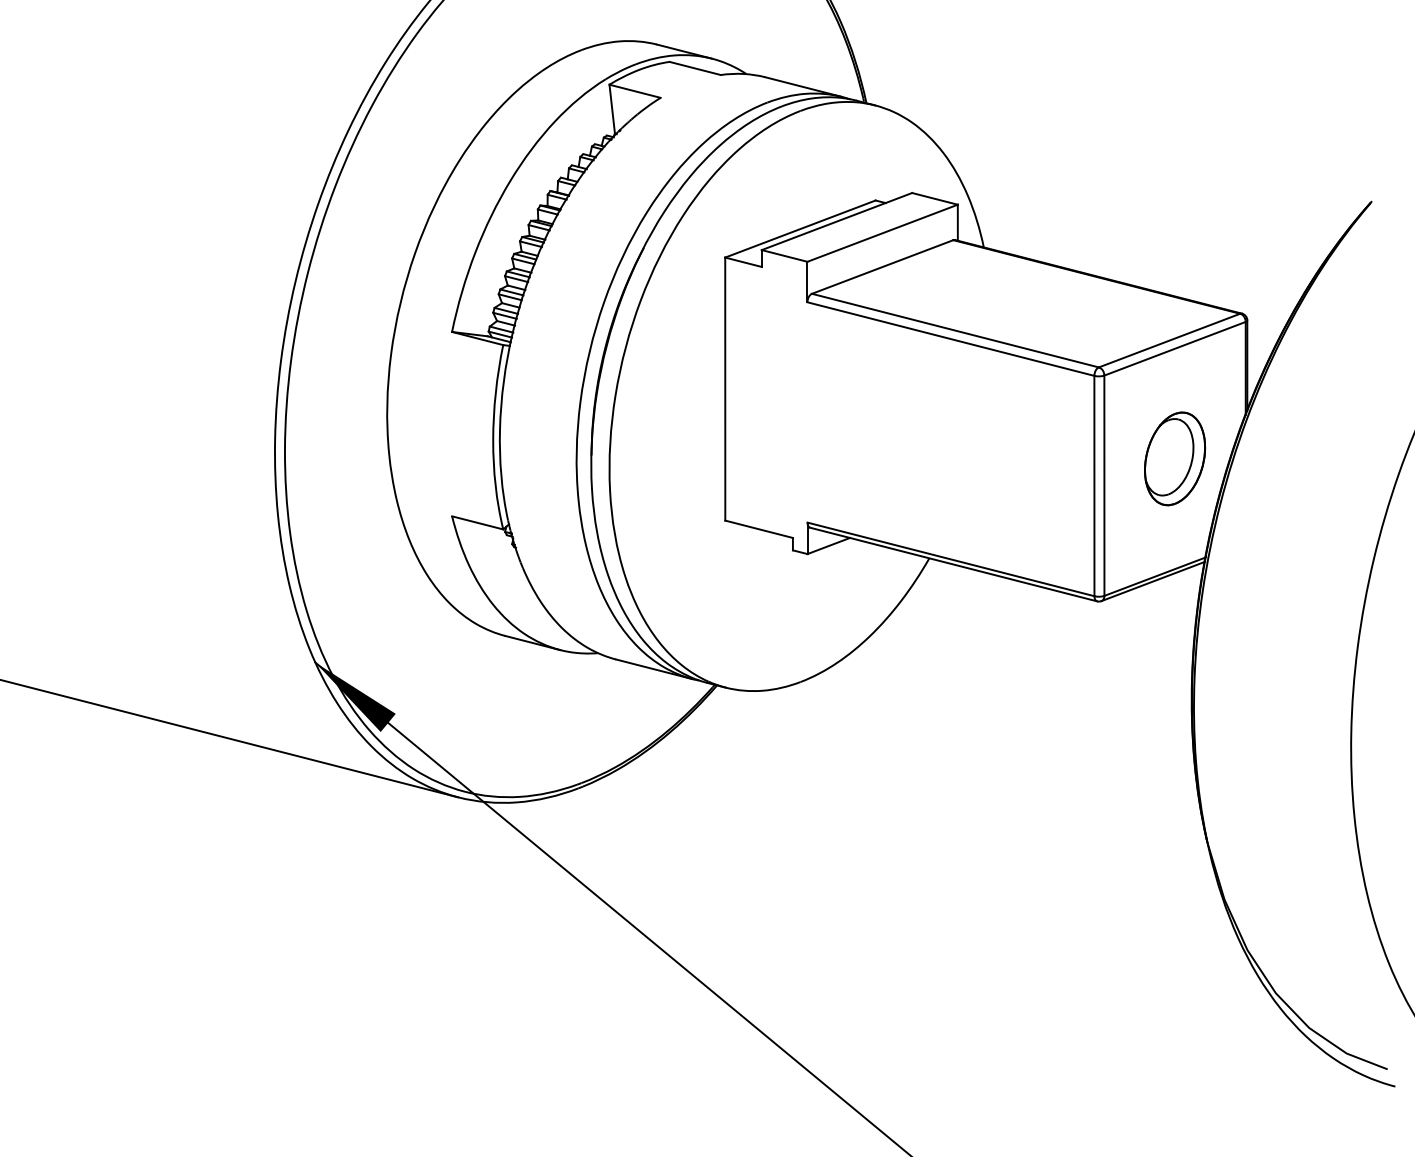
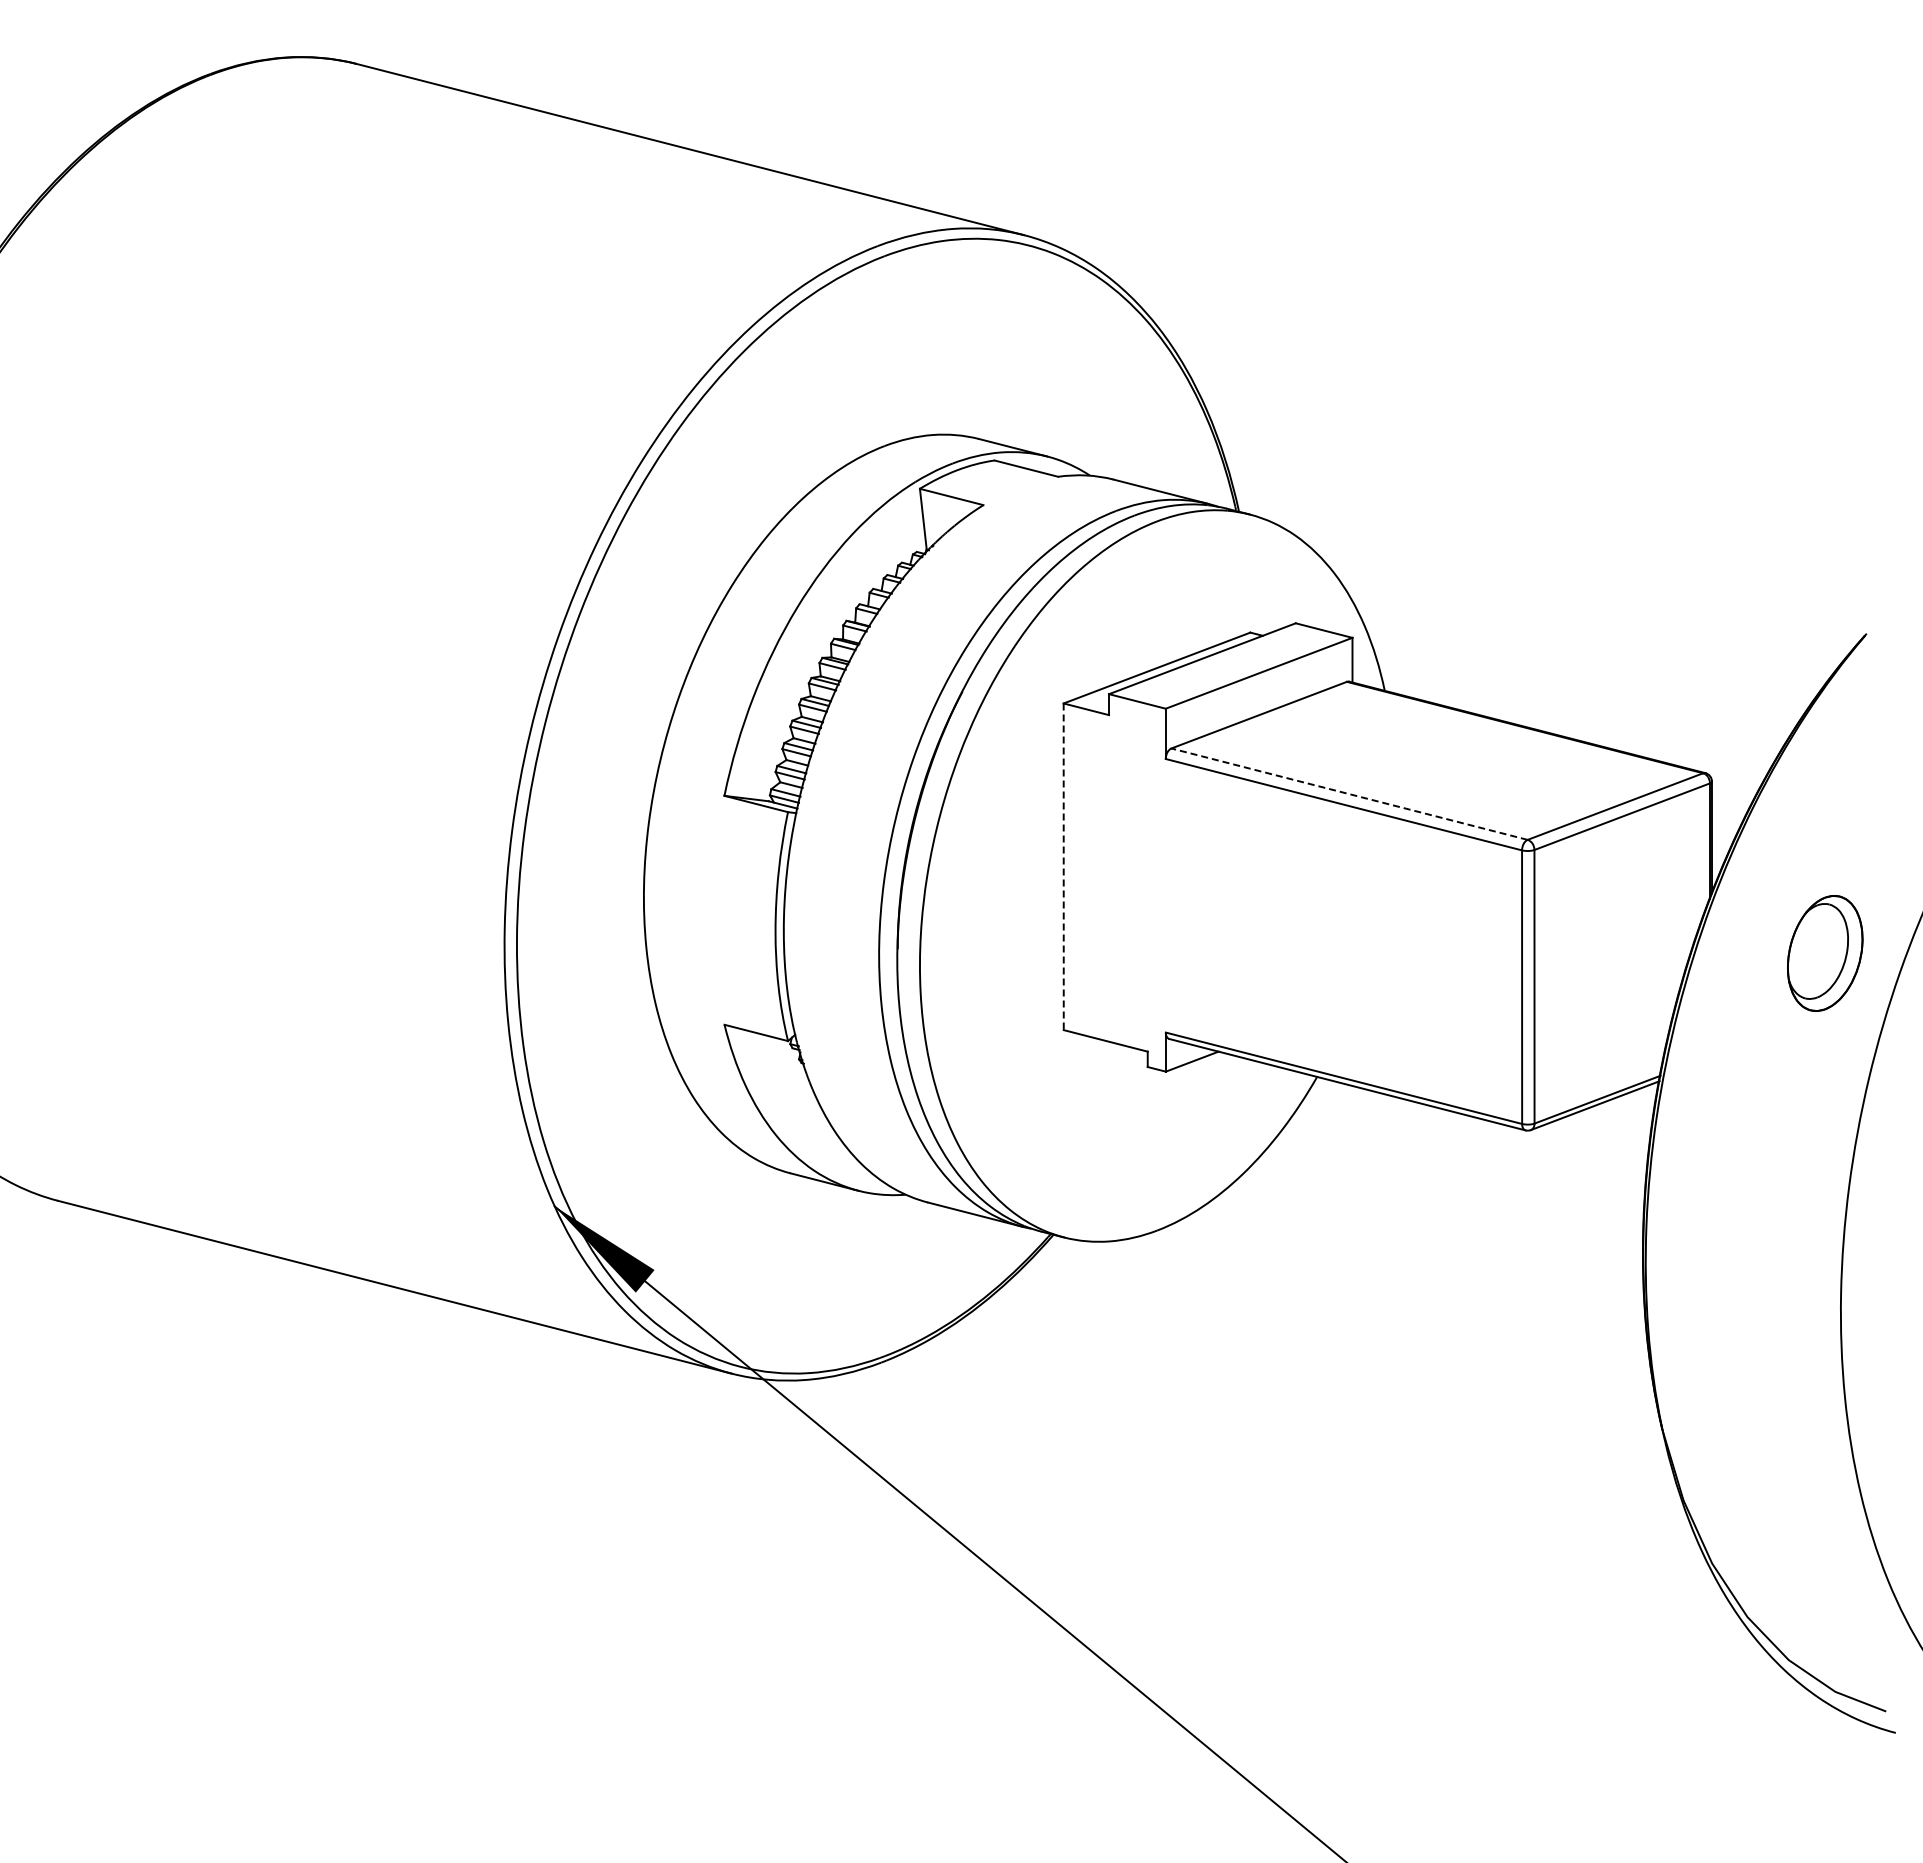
line: (955, 330) -> (1349, 794), solid -> dashed
line: (725, 389) -> (1063, 867), solid -> dashed
part: (1175, 458) -> (1825, 953), moved

